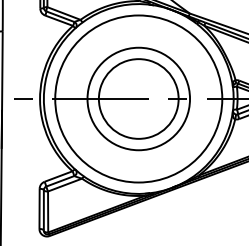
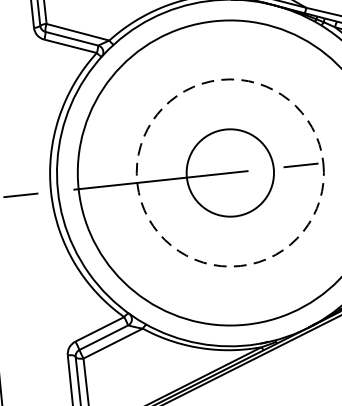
circle: (138, 98) -> (229, 172), size x0.6
circle: (138, 98) -> (229, 172), solid -> dashed

